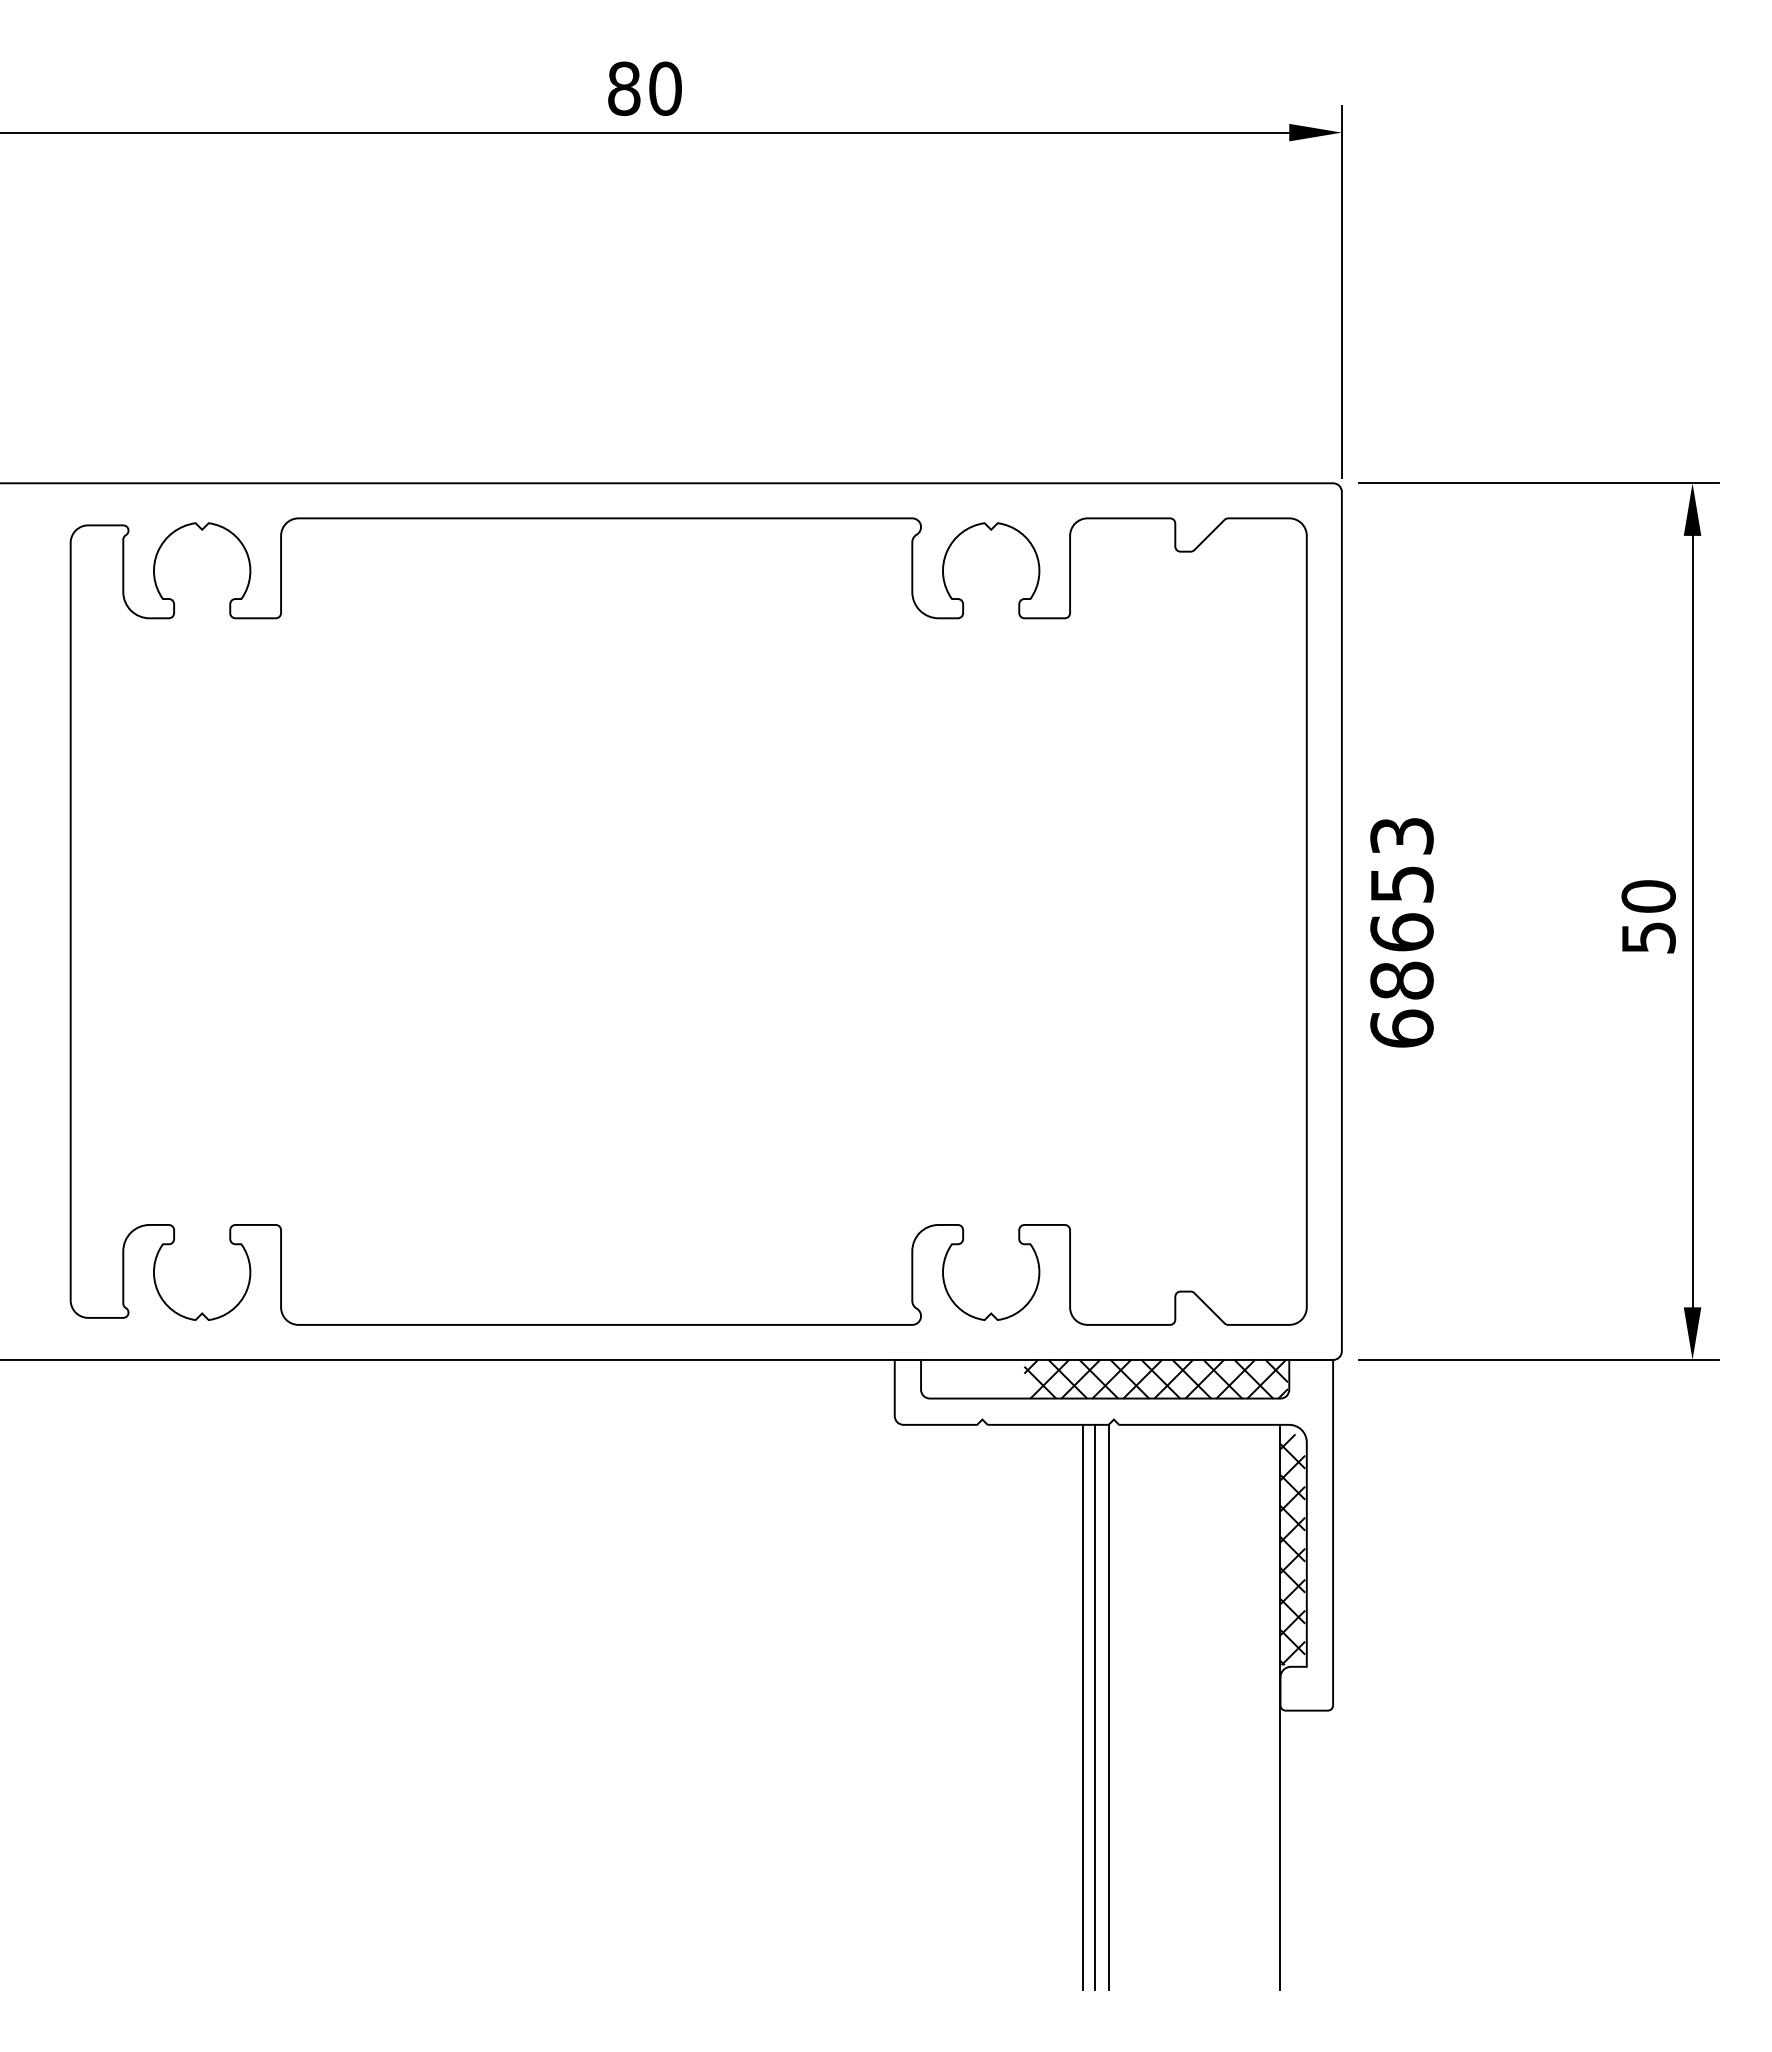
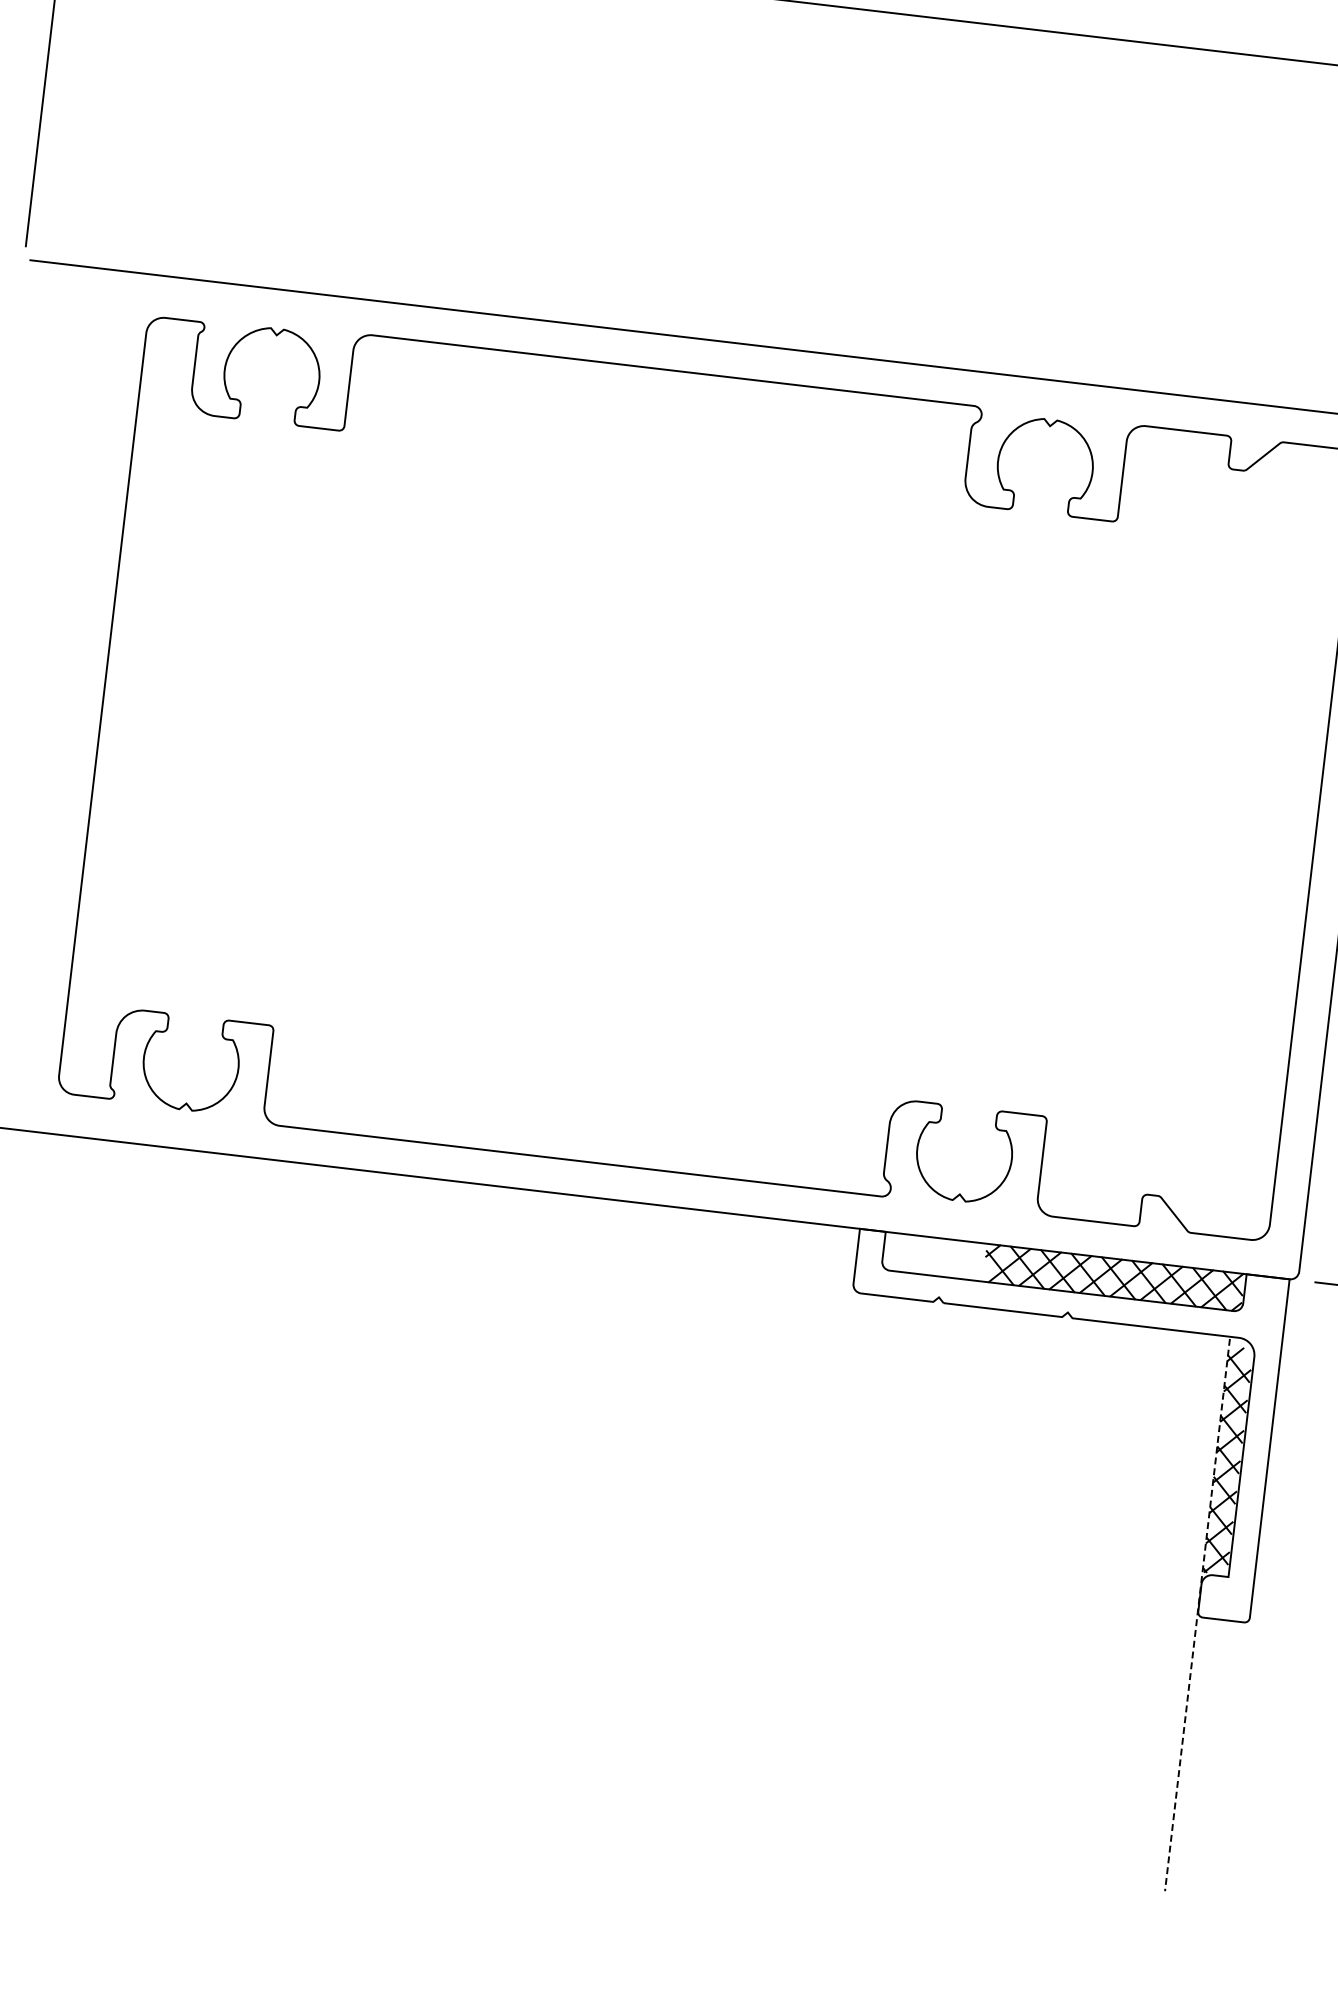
line: (1083, 1707) -> (1004, 1591), removed
line: (1095, 1707) -> (1016, 1592), removed
line: (1108, 1707) -> (1029, 1594), removed
line: (1280, 1708) -> (1197, 1614), solid -> dashed

